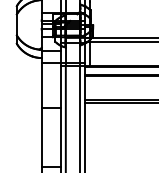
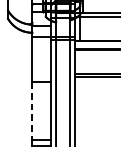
line: (41, 137) -> (32, 110), solid -> dashed

